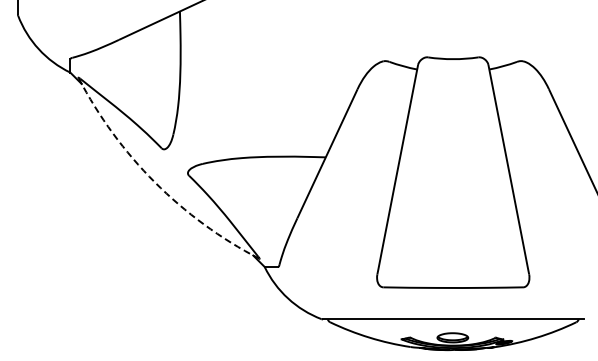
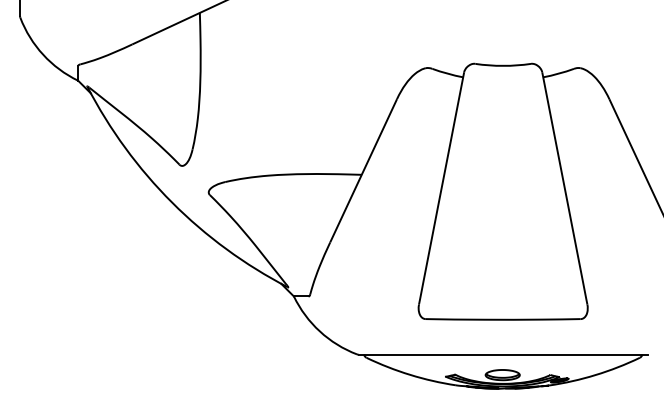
arc: (154, 182) -> (171, 202), dashed -> solid

